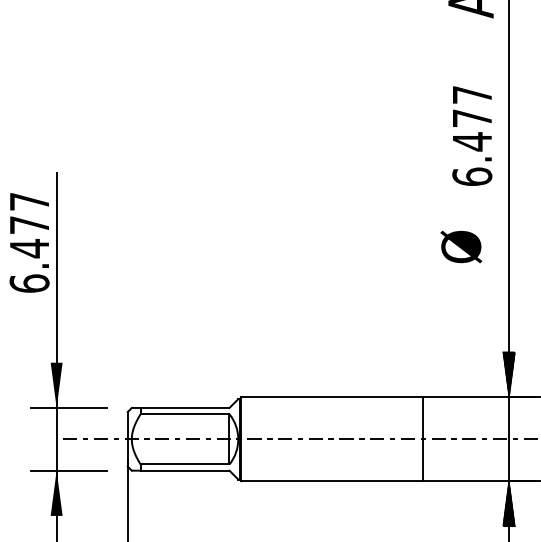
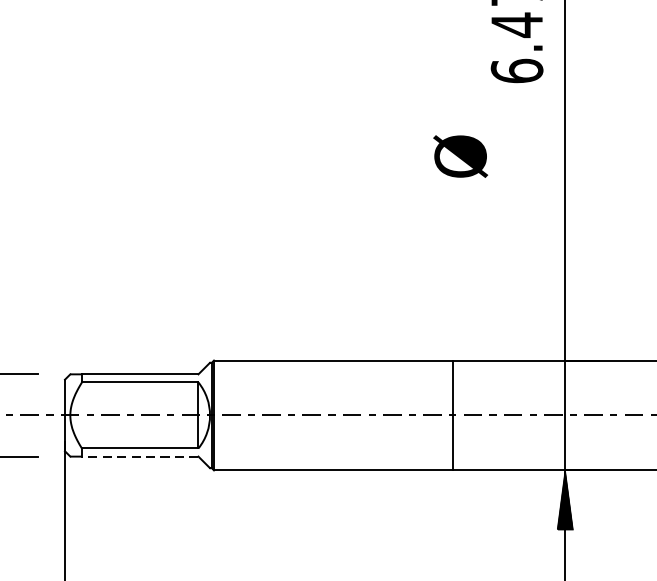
text: (461, 246) -> (460, 155), moved
hatch: (509, 374) -> (565, 330), removed
line: (184, 470) -> (139, 456), solid -> dashed

